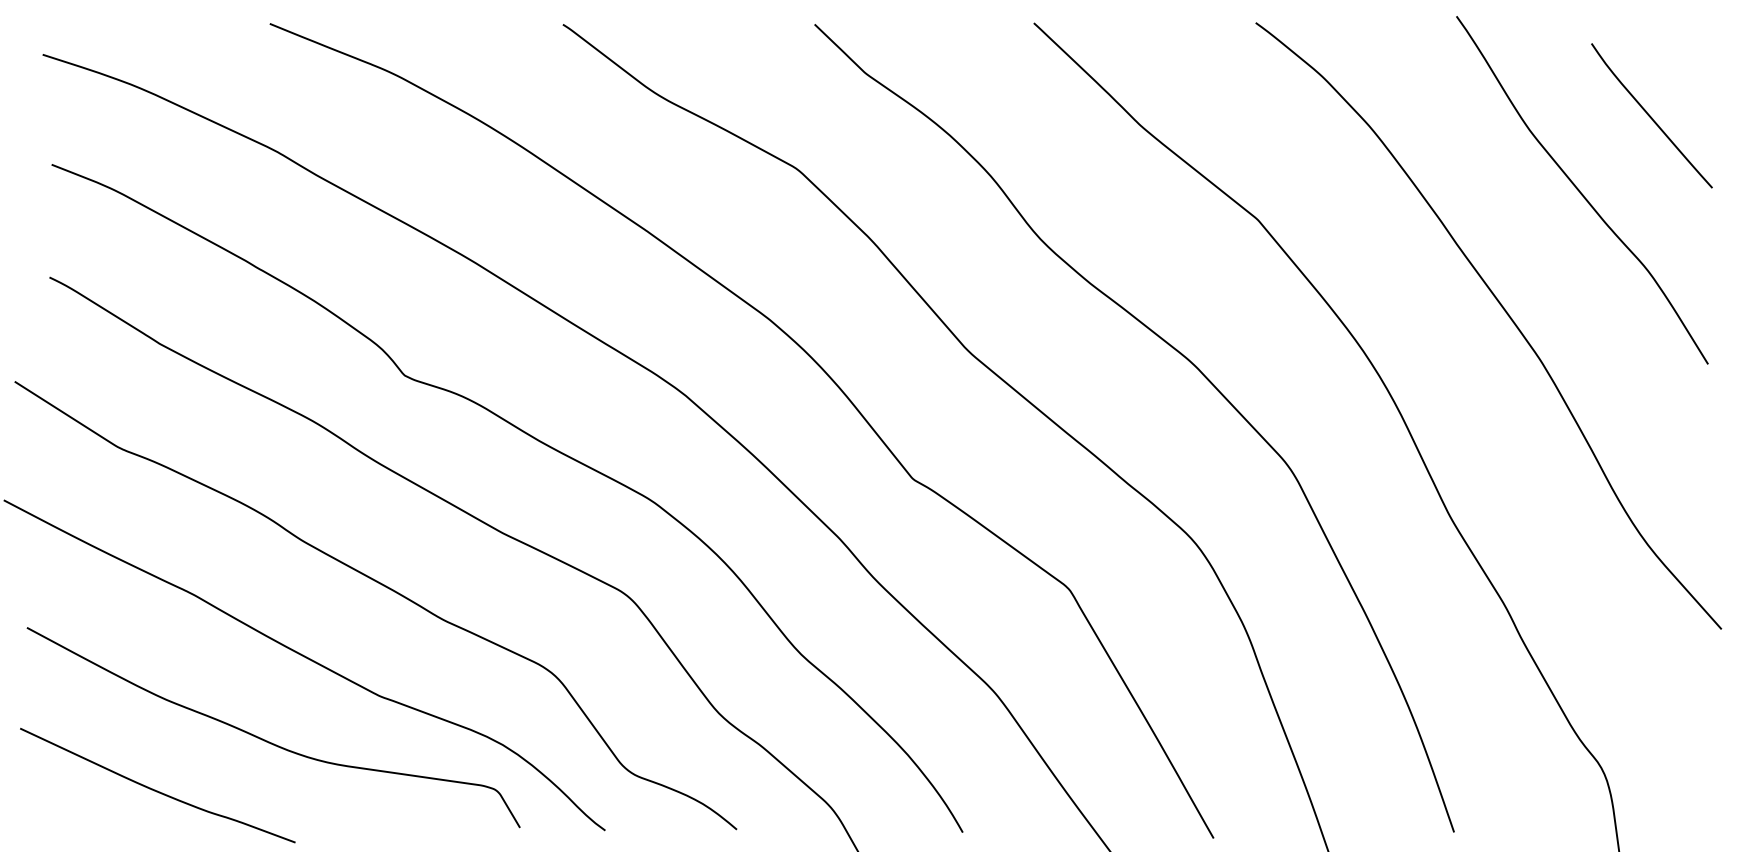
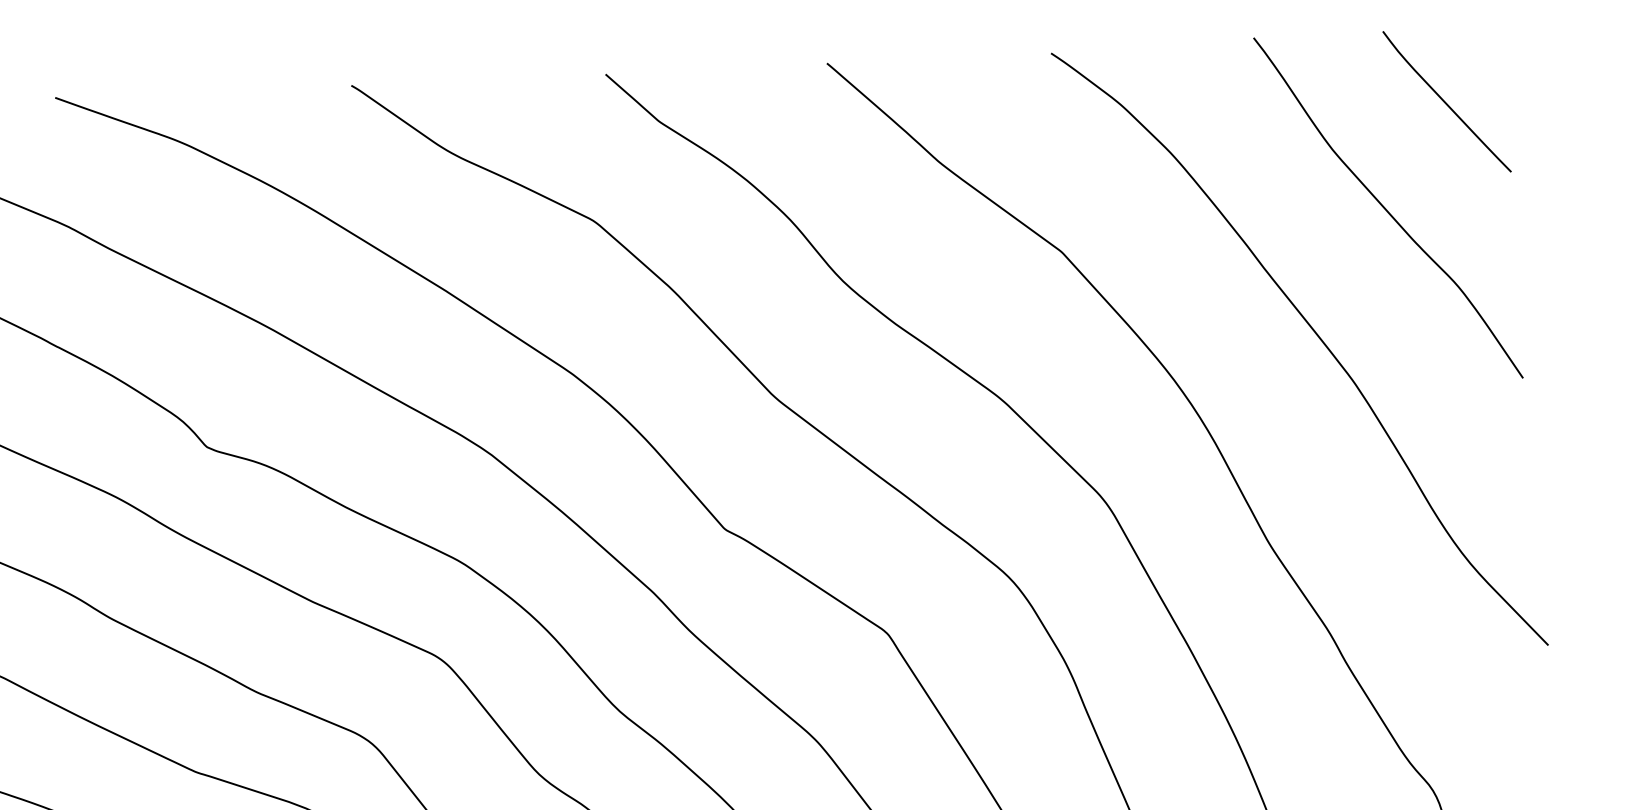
curve: (1650, 115) -> (1445, 101), moved

